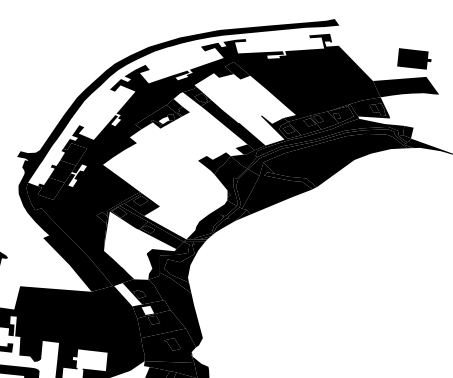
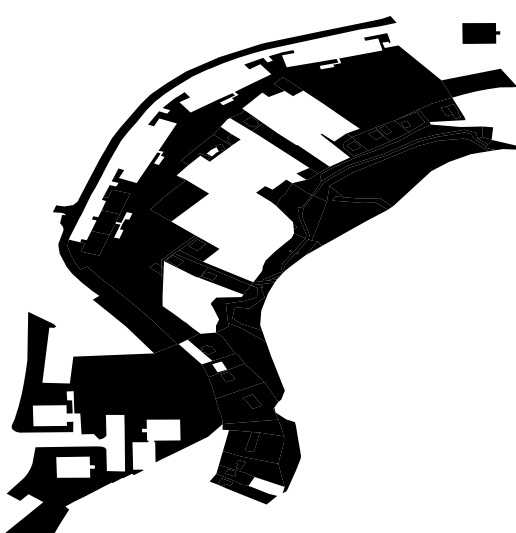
part: (414, 59) -> (481, 33), moved
fill: (130, 157) -> (179, 198), added

